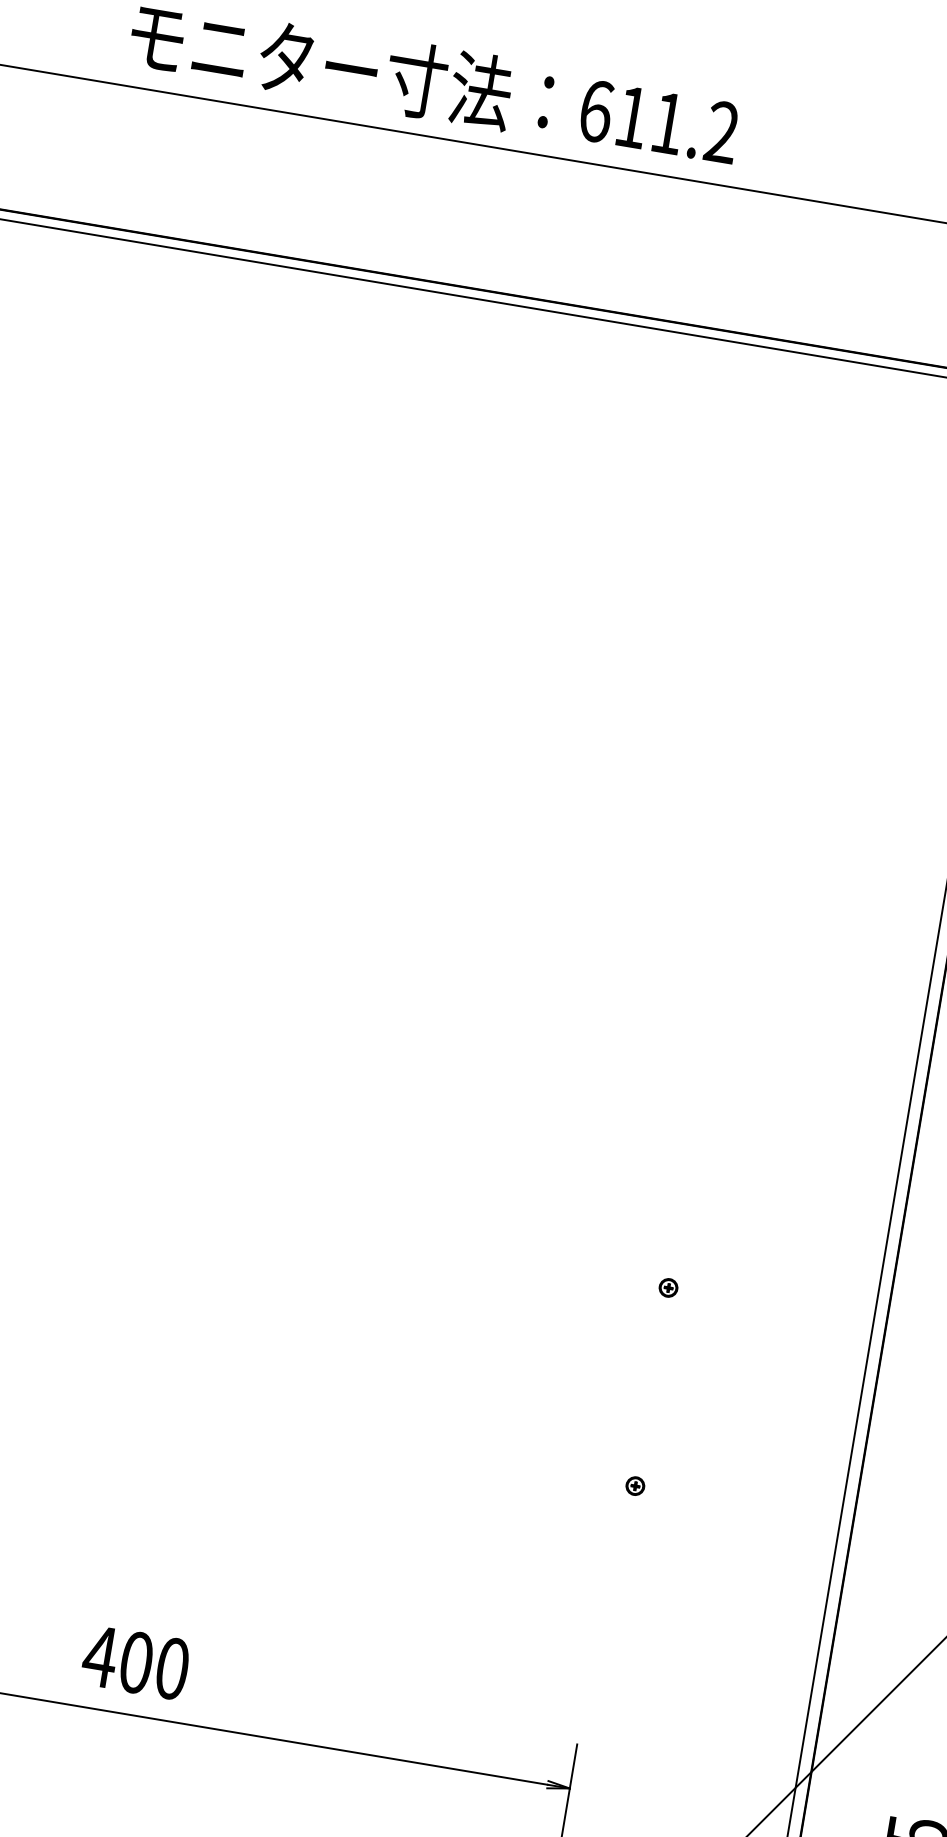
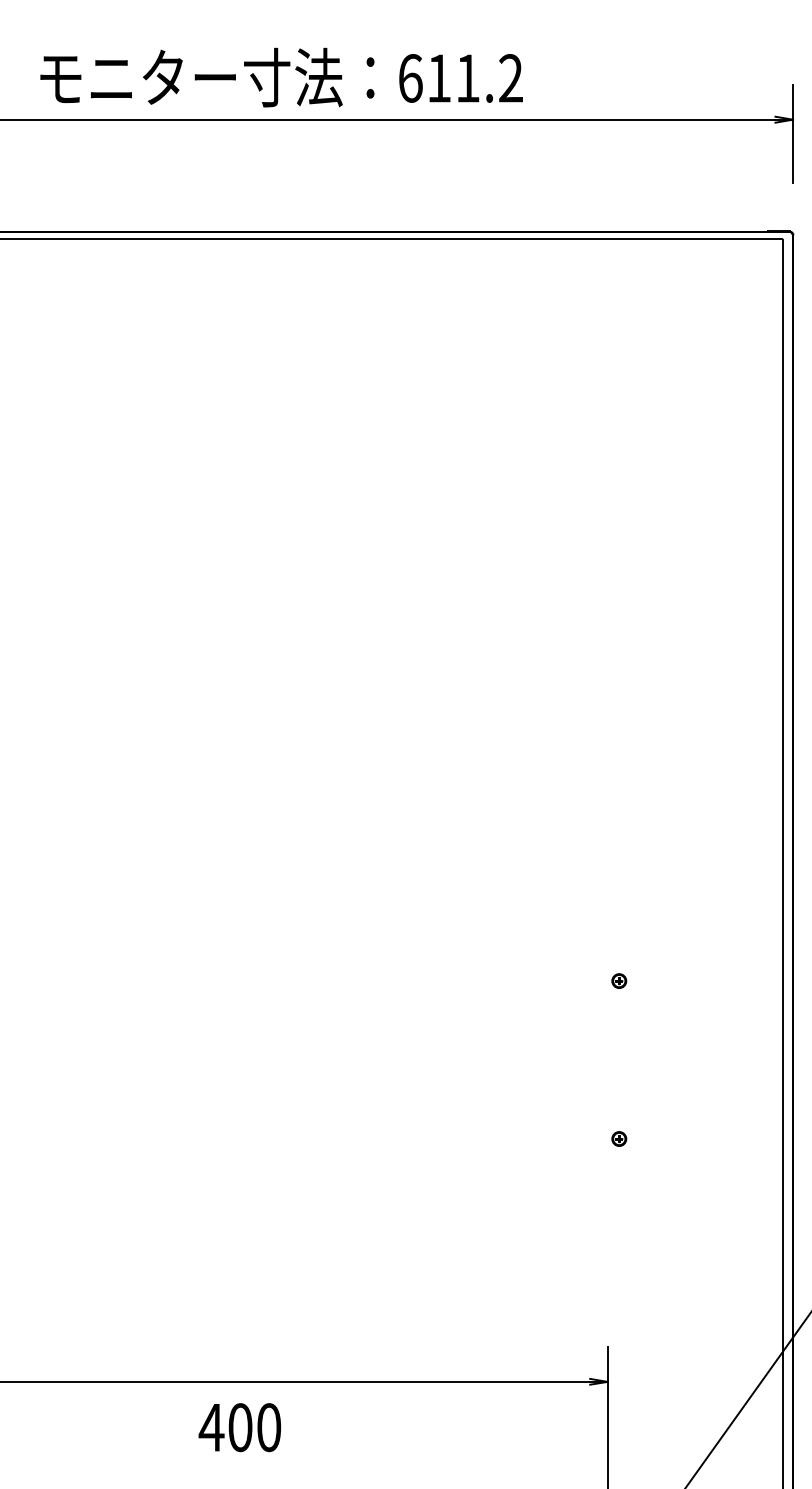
text: (135, 1662) -> (239, 1427), moved

